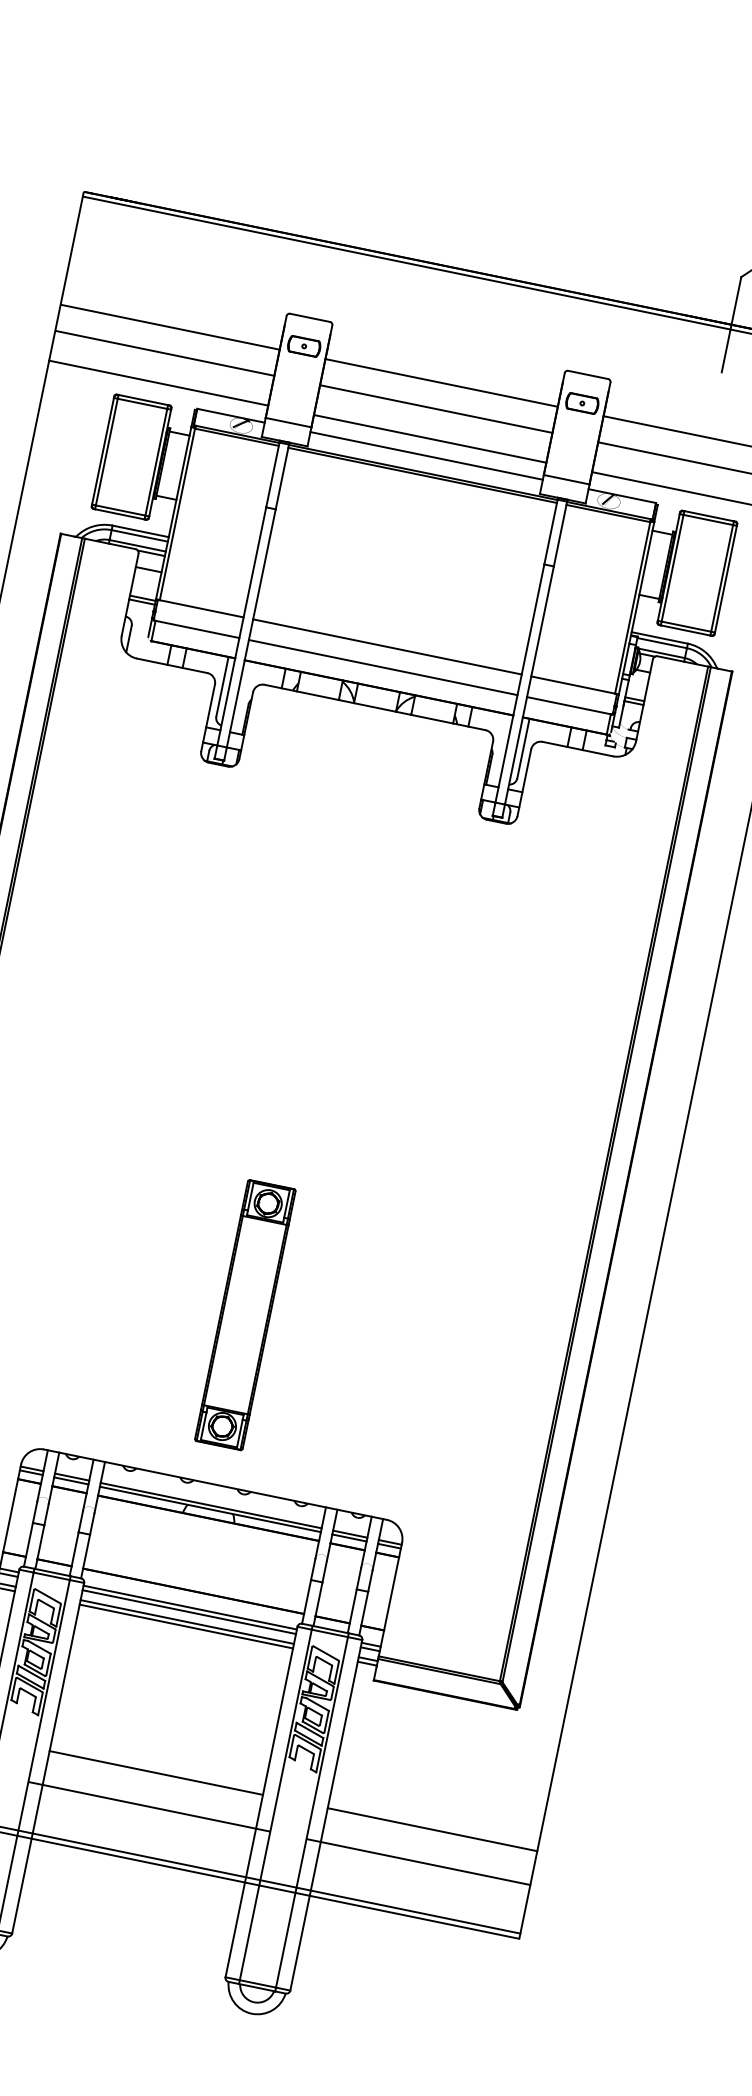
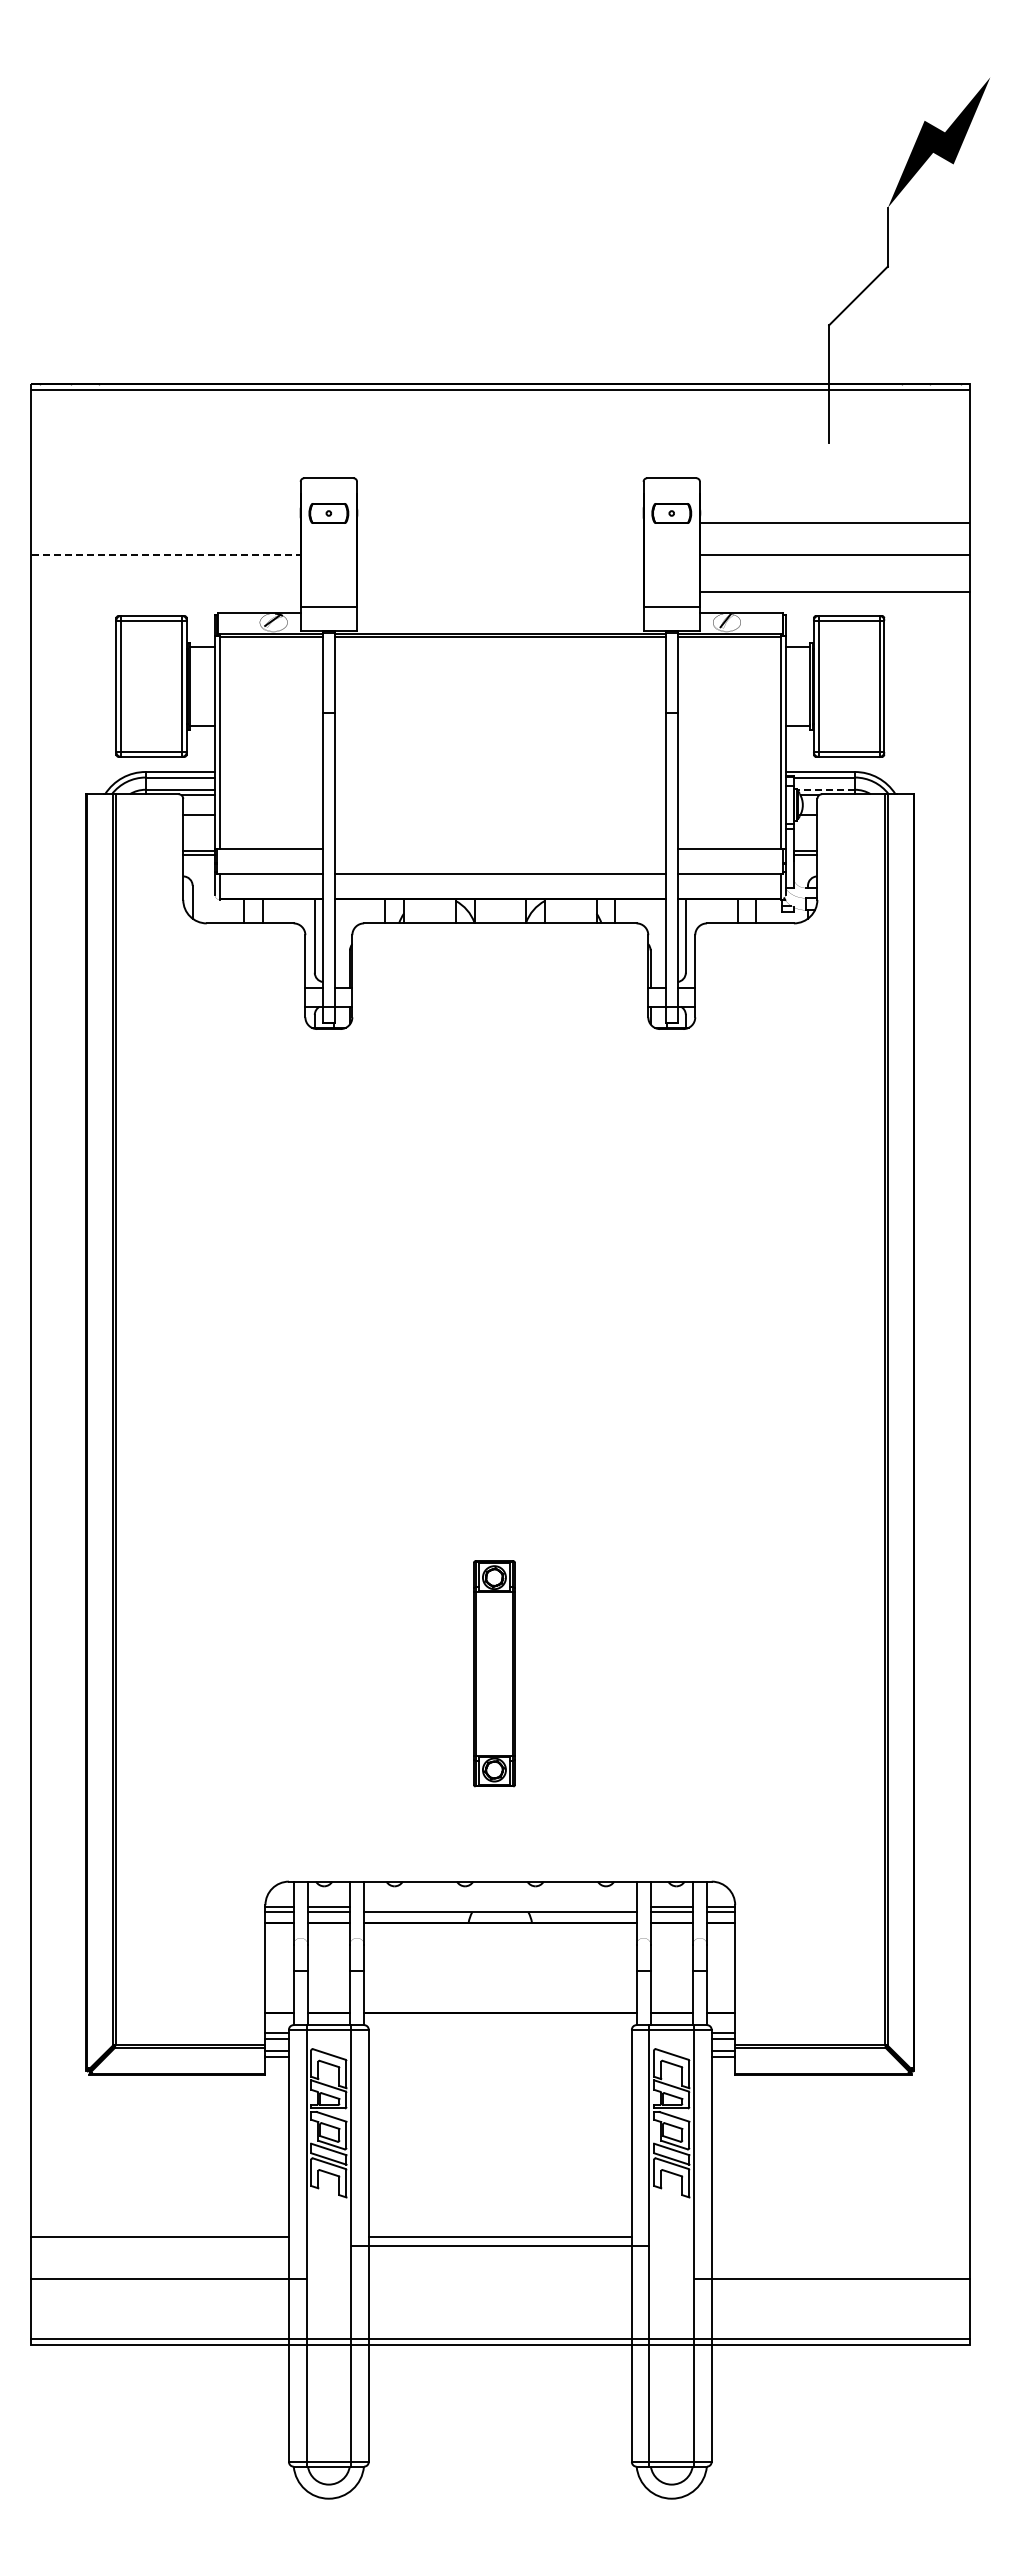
line: (170, 327) -> (165, 523), removed
line: (165, 353) -> (166, 555), solid -> dashed
line: (158, 383) -> (165, 592), removed
line: (441, 383) -> (500, 523), removed
line: (436, 409) -> (500, 555), removed
line: (430, 439) -> (500, 592), removed
line: (426, 456) -> (500, 613), removed
line: (386, 646) -> (499, 848), removed
line: (661, 653) -> (826, 789), solid -> dashed
part: (245, 1314) -> (494, 1673), size x0.7
line: (211, 1505) -> (500, 1907), removed
line: (189, 1607) -> (499, 2033), removed
line: (188, 1611) -> (499, 2038), removed
line: (186, 1621) -> (499, 2050), removed
line: (185, 1626) -> (499, 2056), removed
line: (148, 1806) -> (499, 2245), moved
line: (432, 1829) -> (840, 2237), removed

